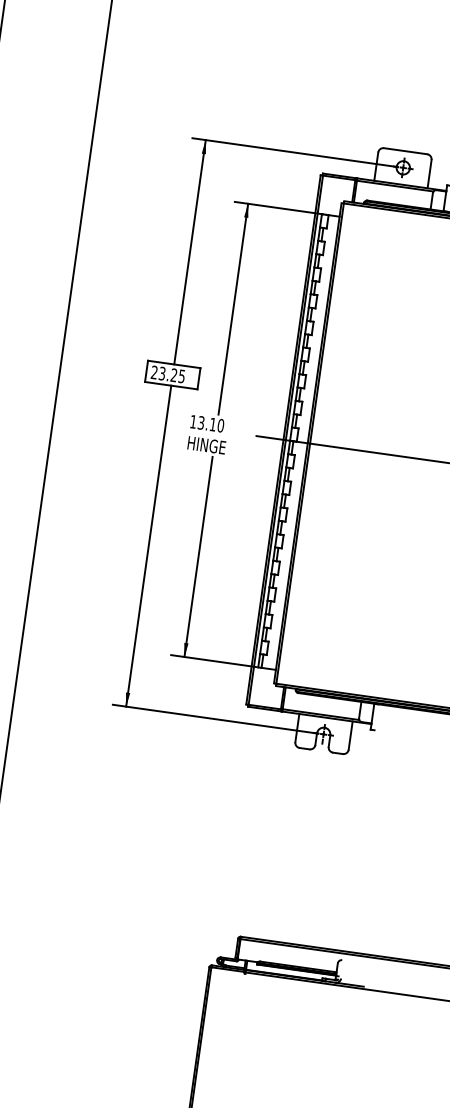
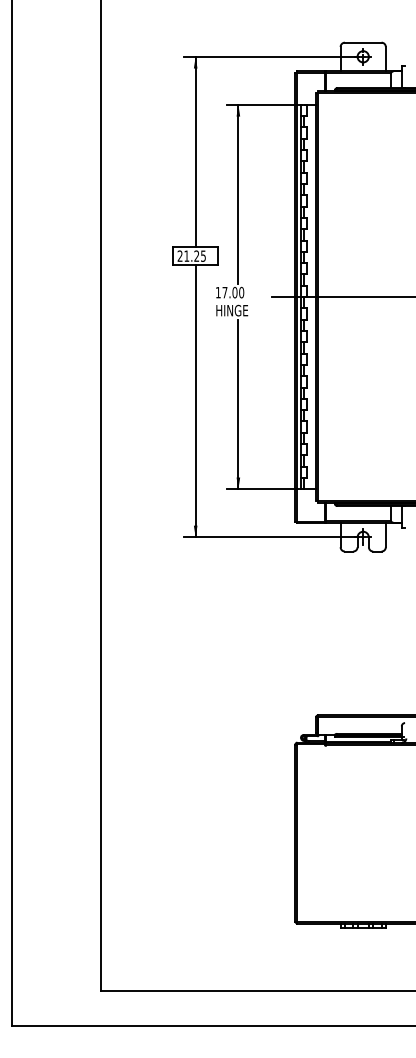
text: (162, 372) -> (186, 255), 23.25 -> 21.25
text: (206, 423) -> (229, 292), 13.10 -> 17.00

